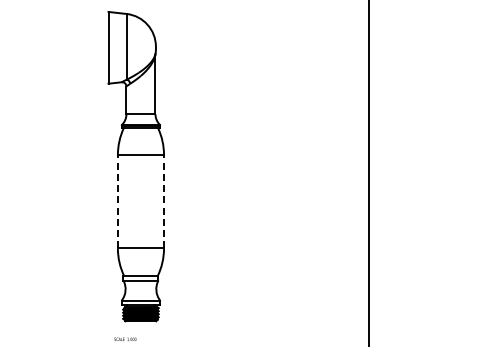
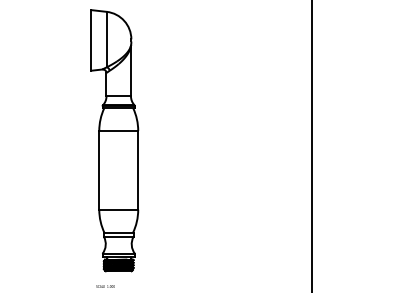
line: (117, 201) -> (98, 170), dashed -> solid
line: (164, 201) -> (138, 170), dashed -> solid

